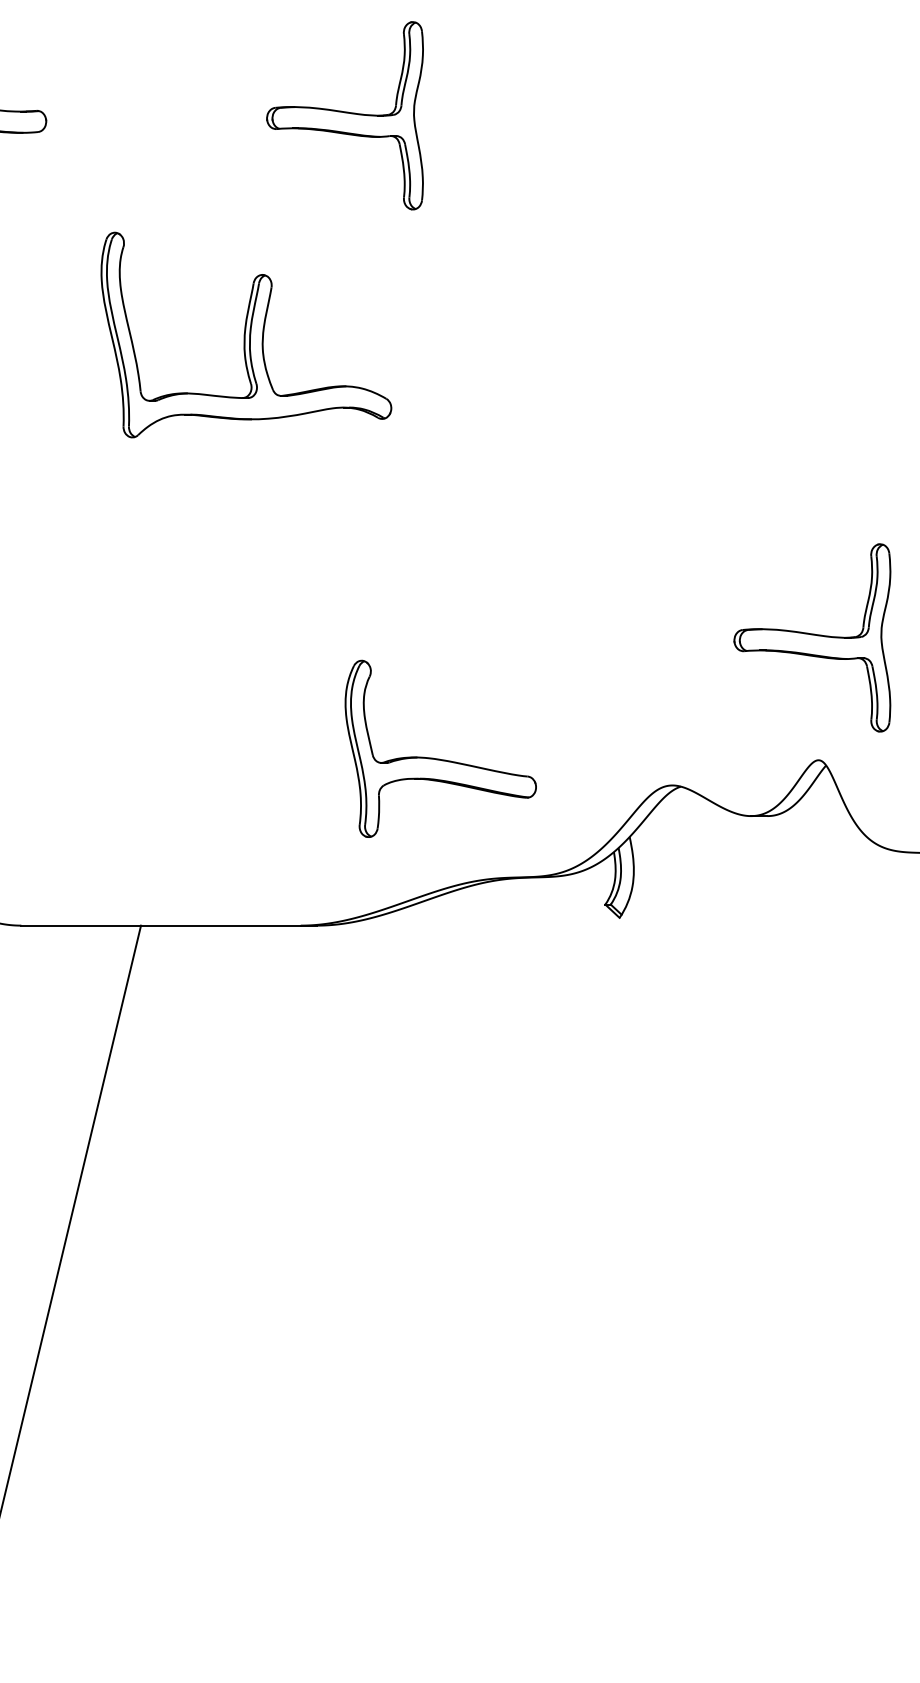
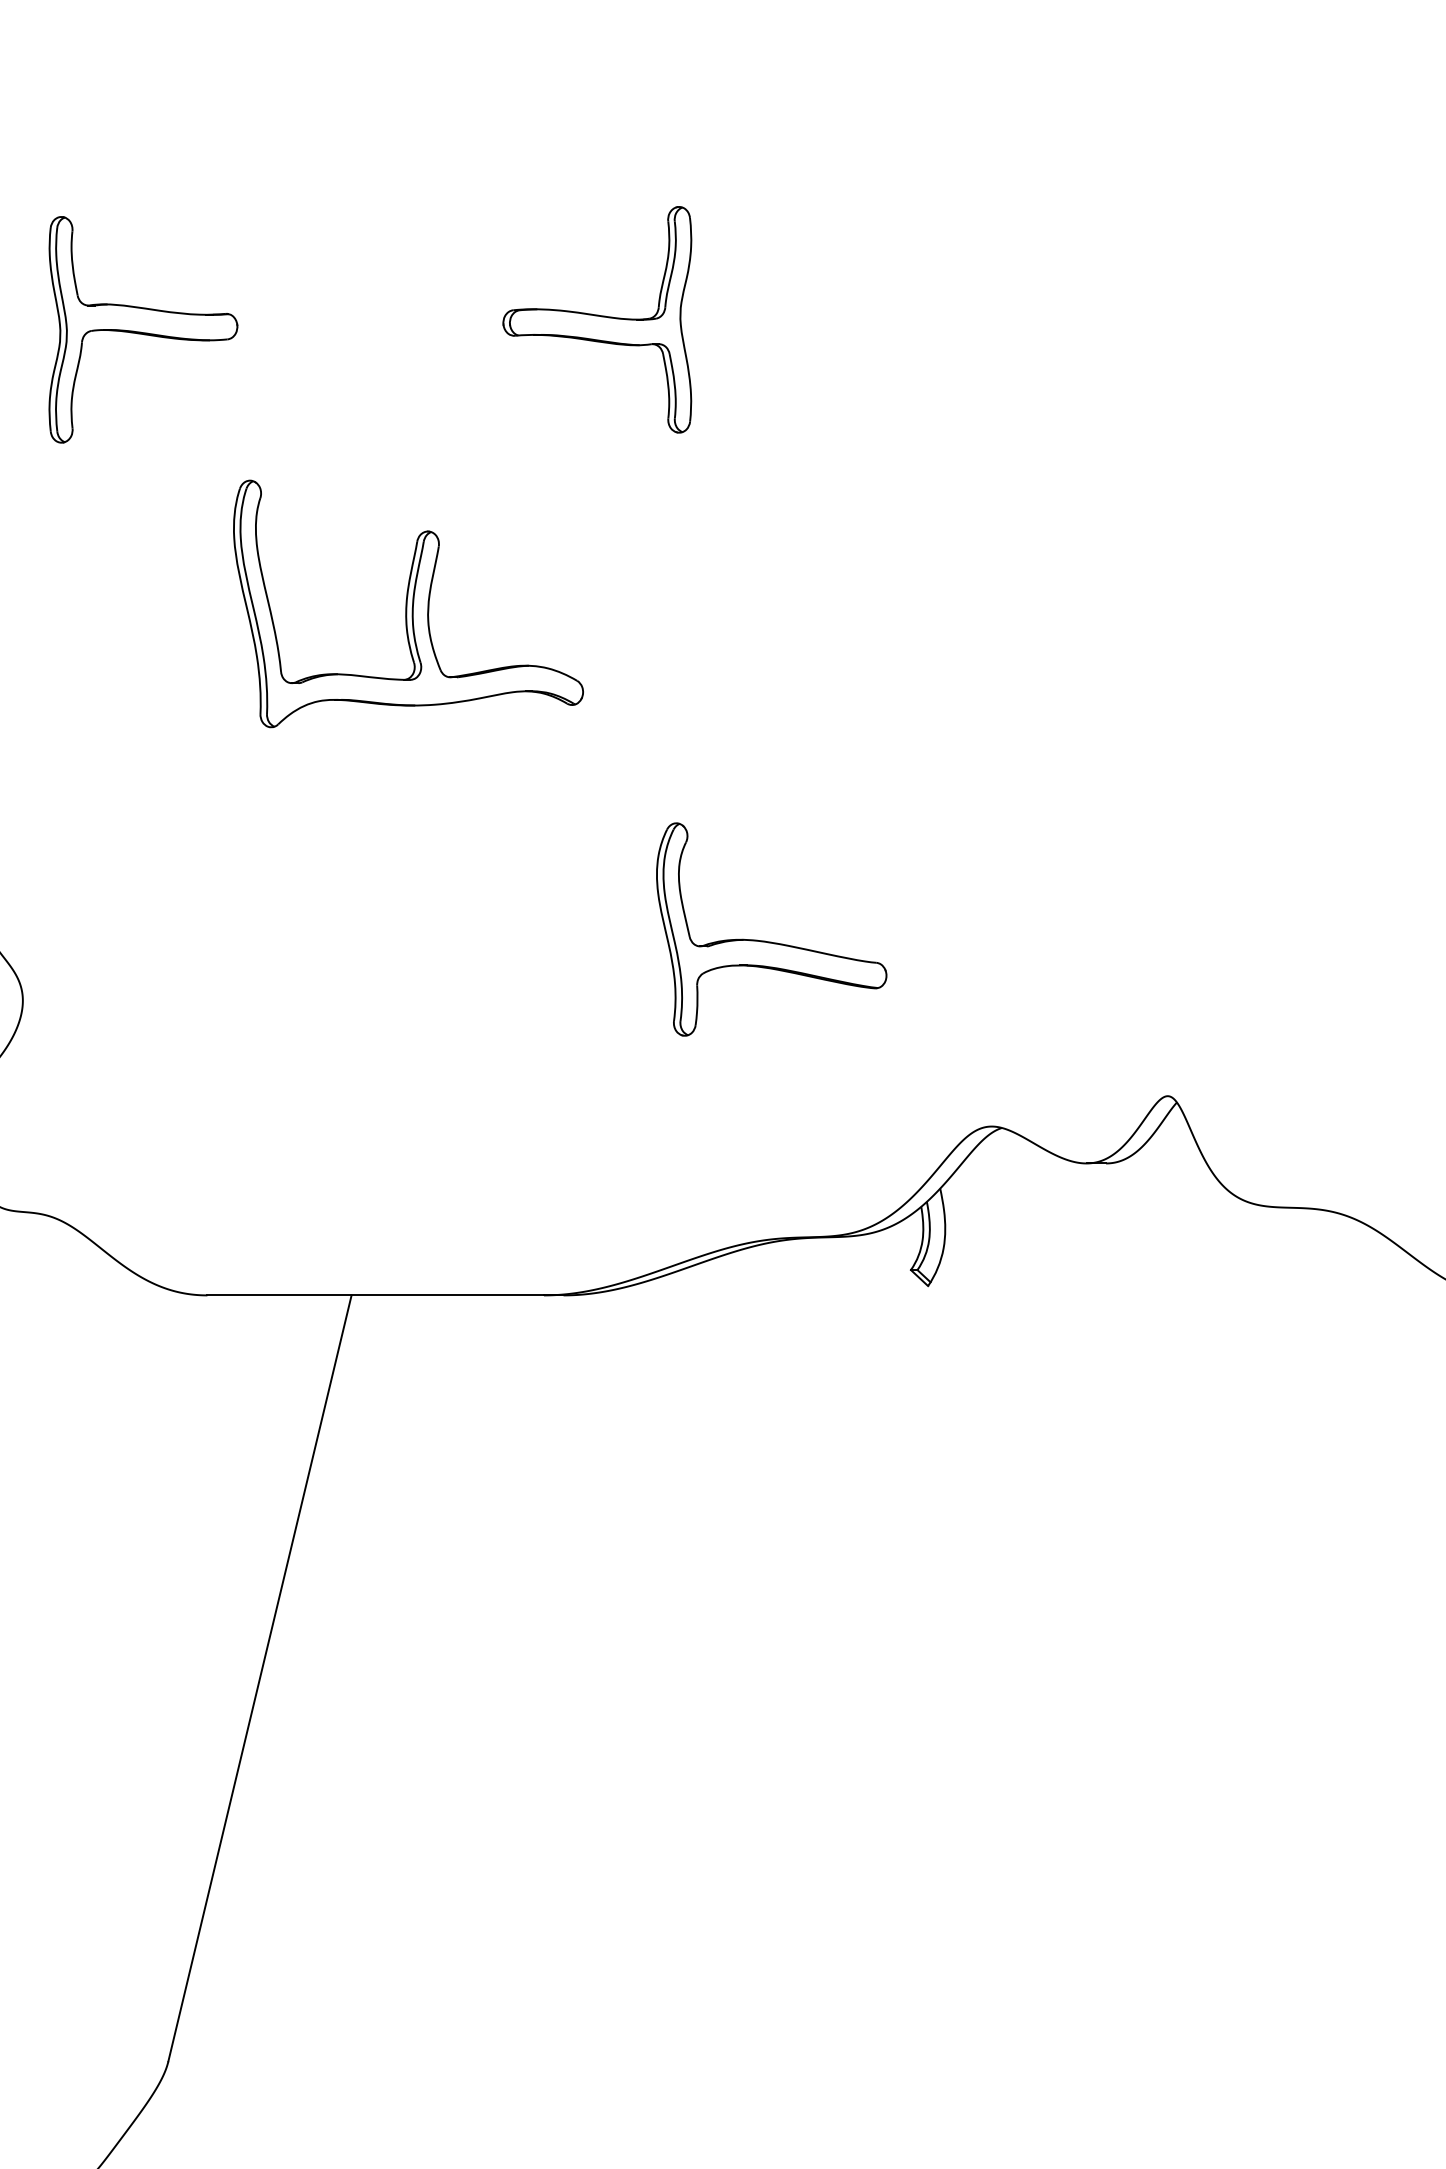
part: (246, 334) -> (408, 603), moved
part: (812, 637) -> (1160, 948), removed
part: (440, 758) -> (771, 941), moved

